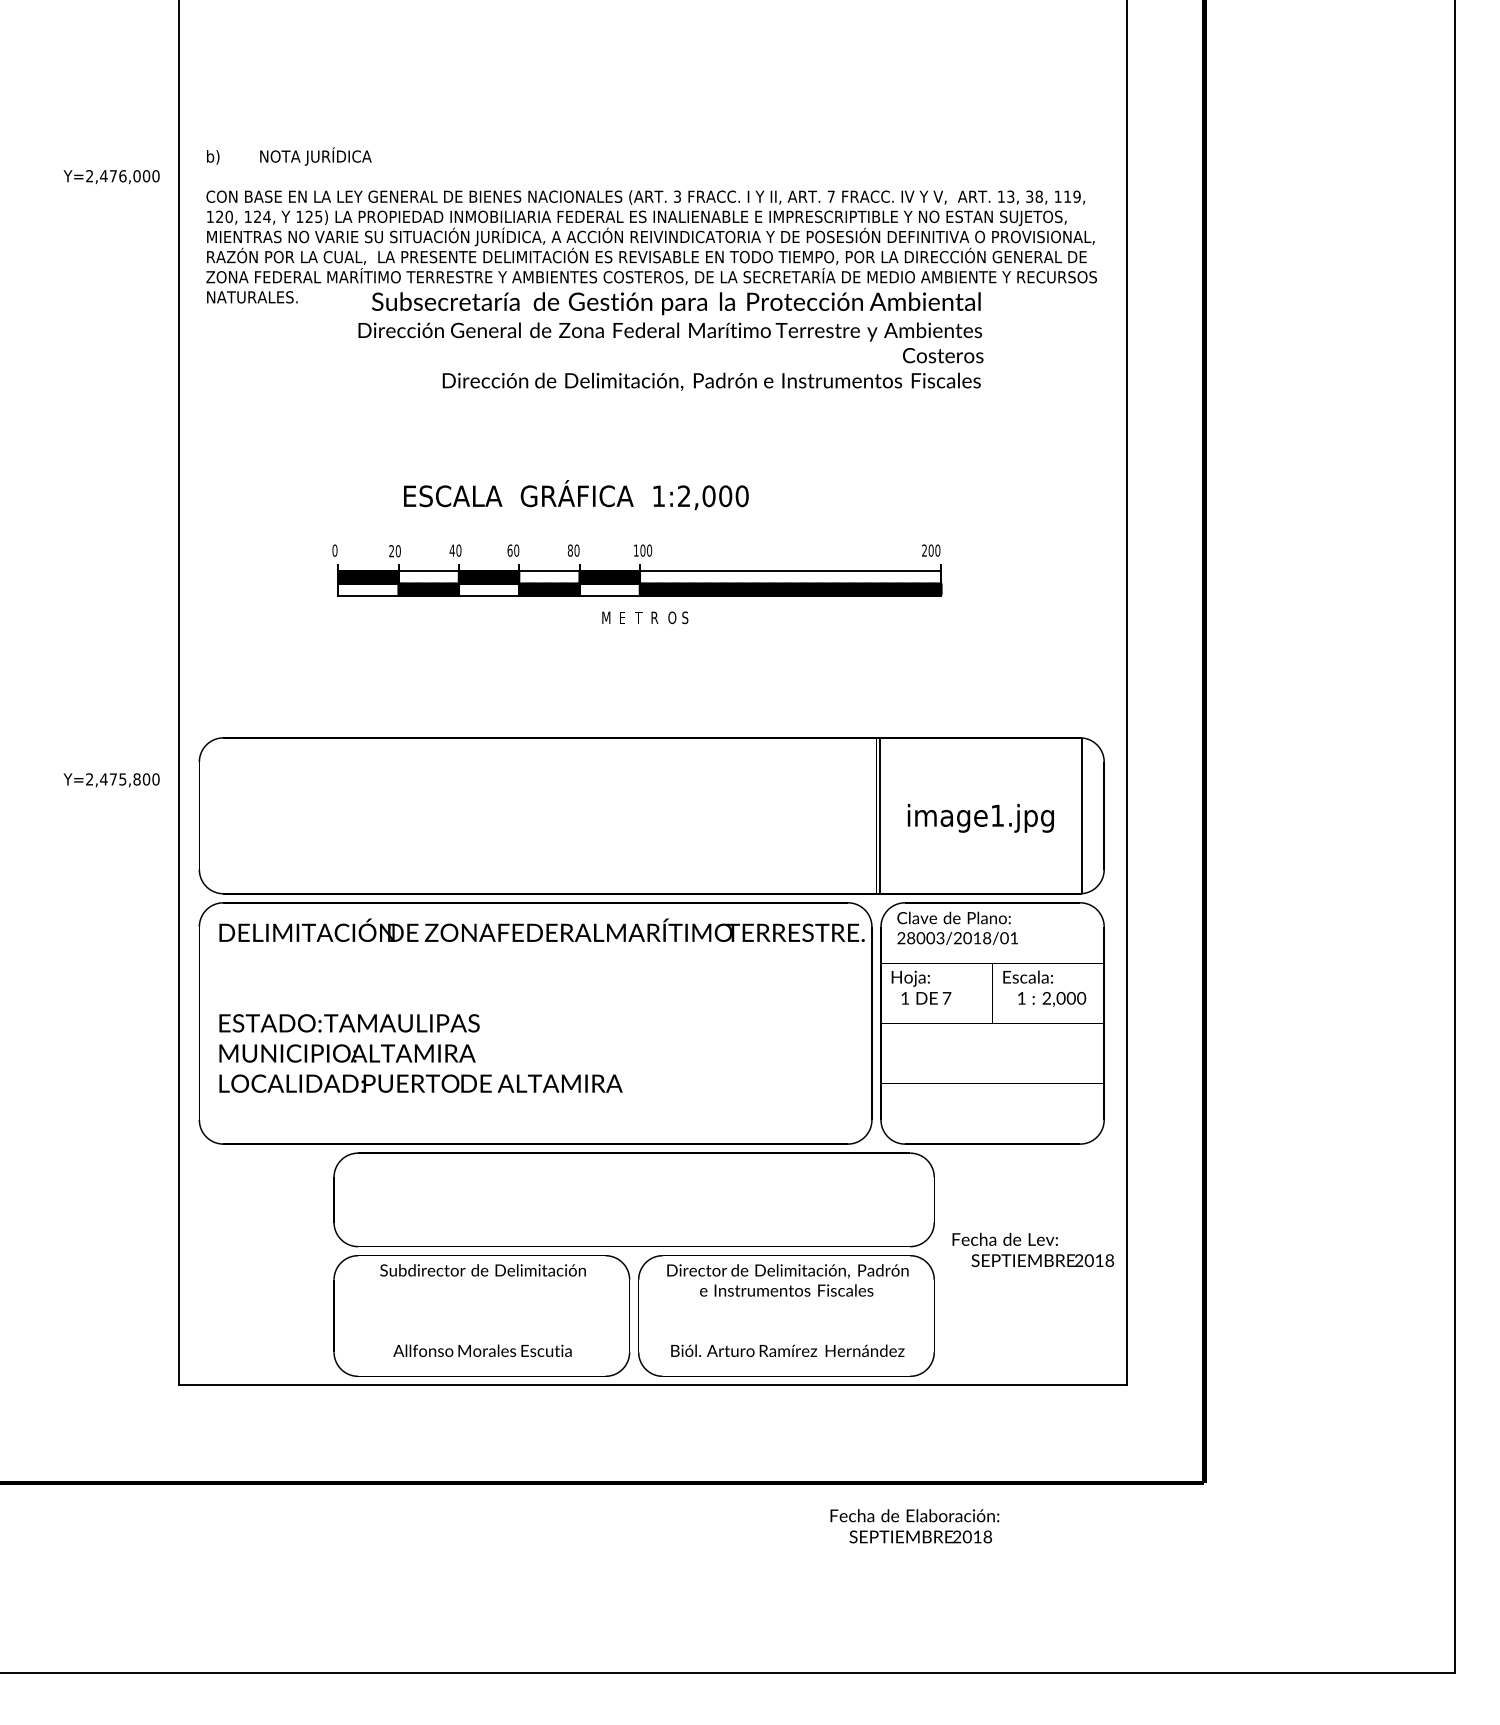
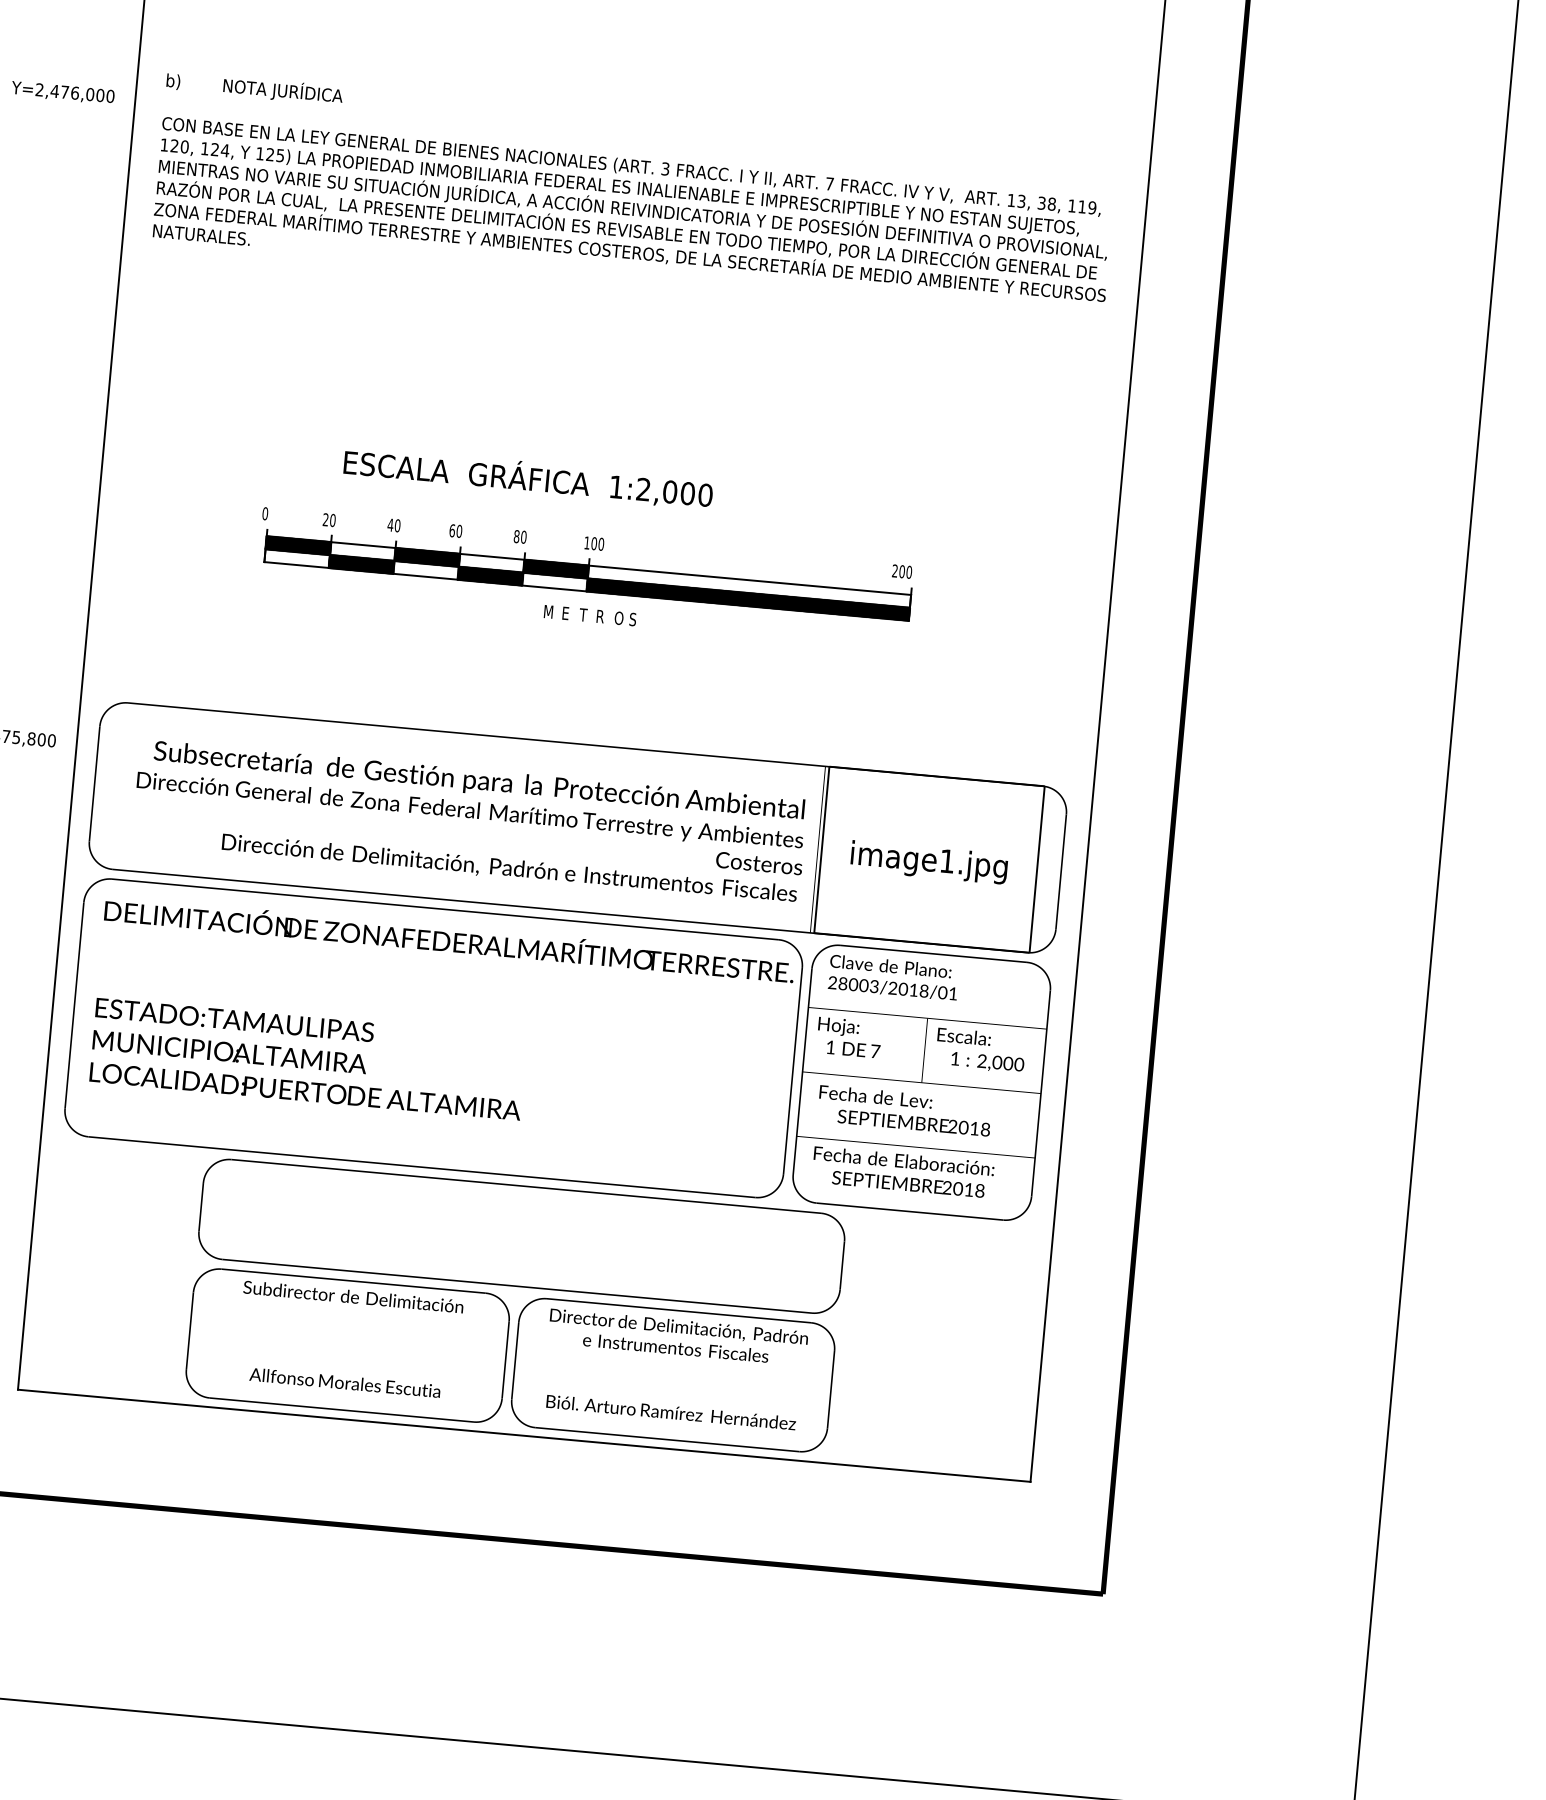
text: (670, 341) -> (469, 821), moved
text: (1032, 1249) -> (904, 1110), moved
text: (914, 1526) -> (902, 1172), moved

